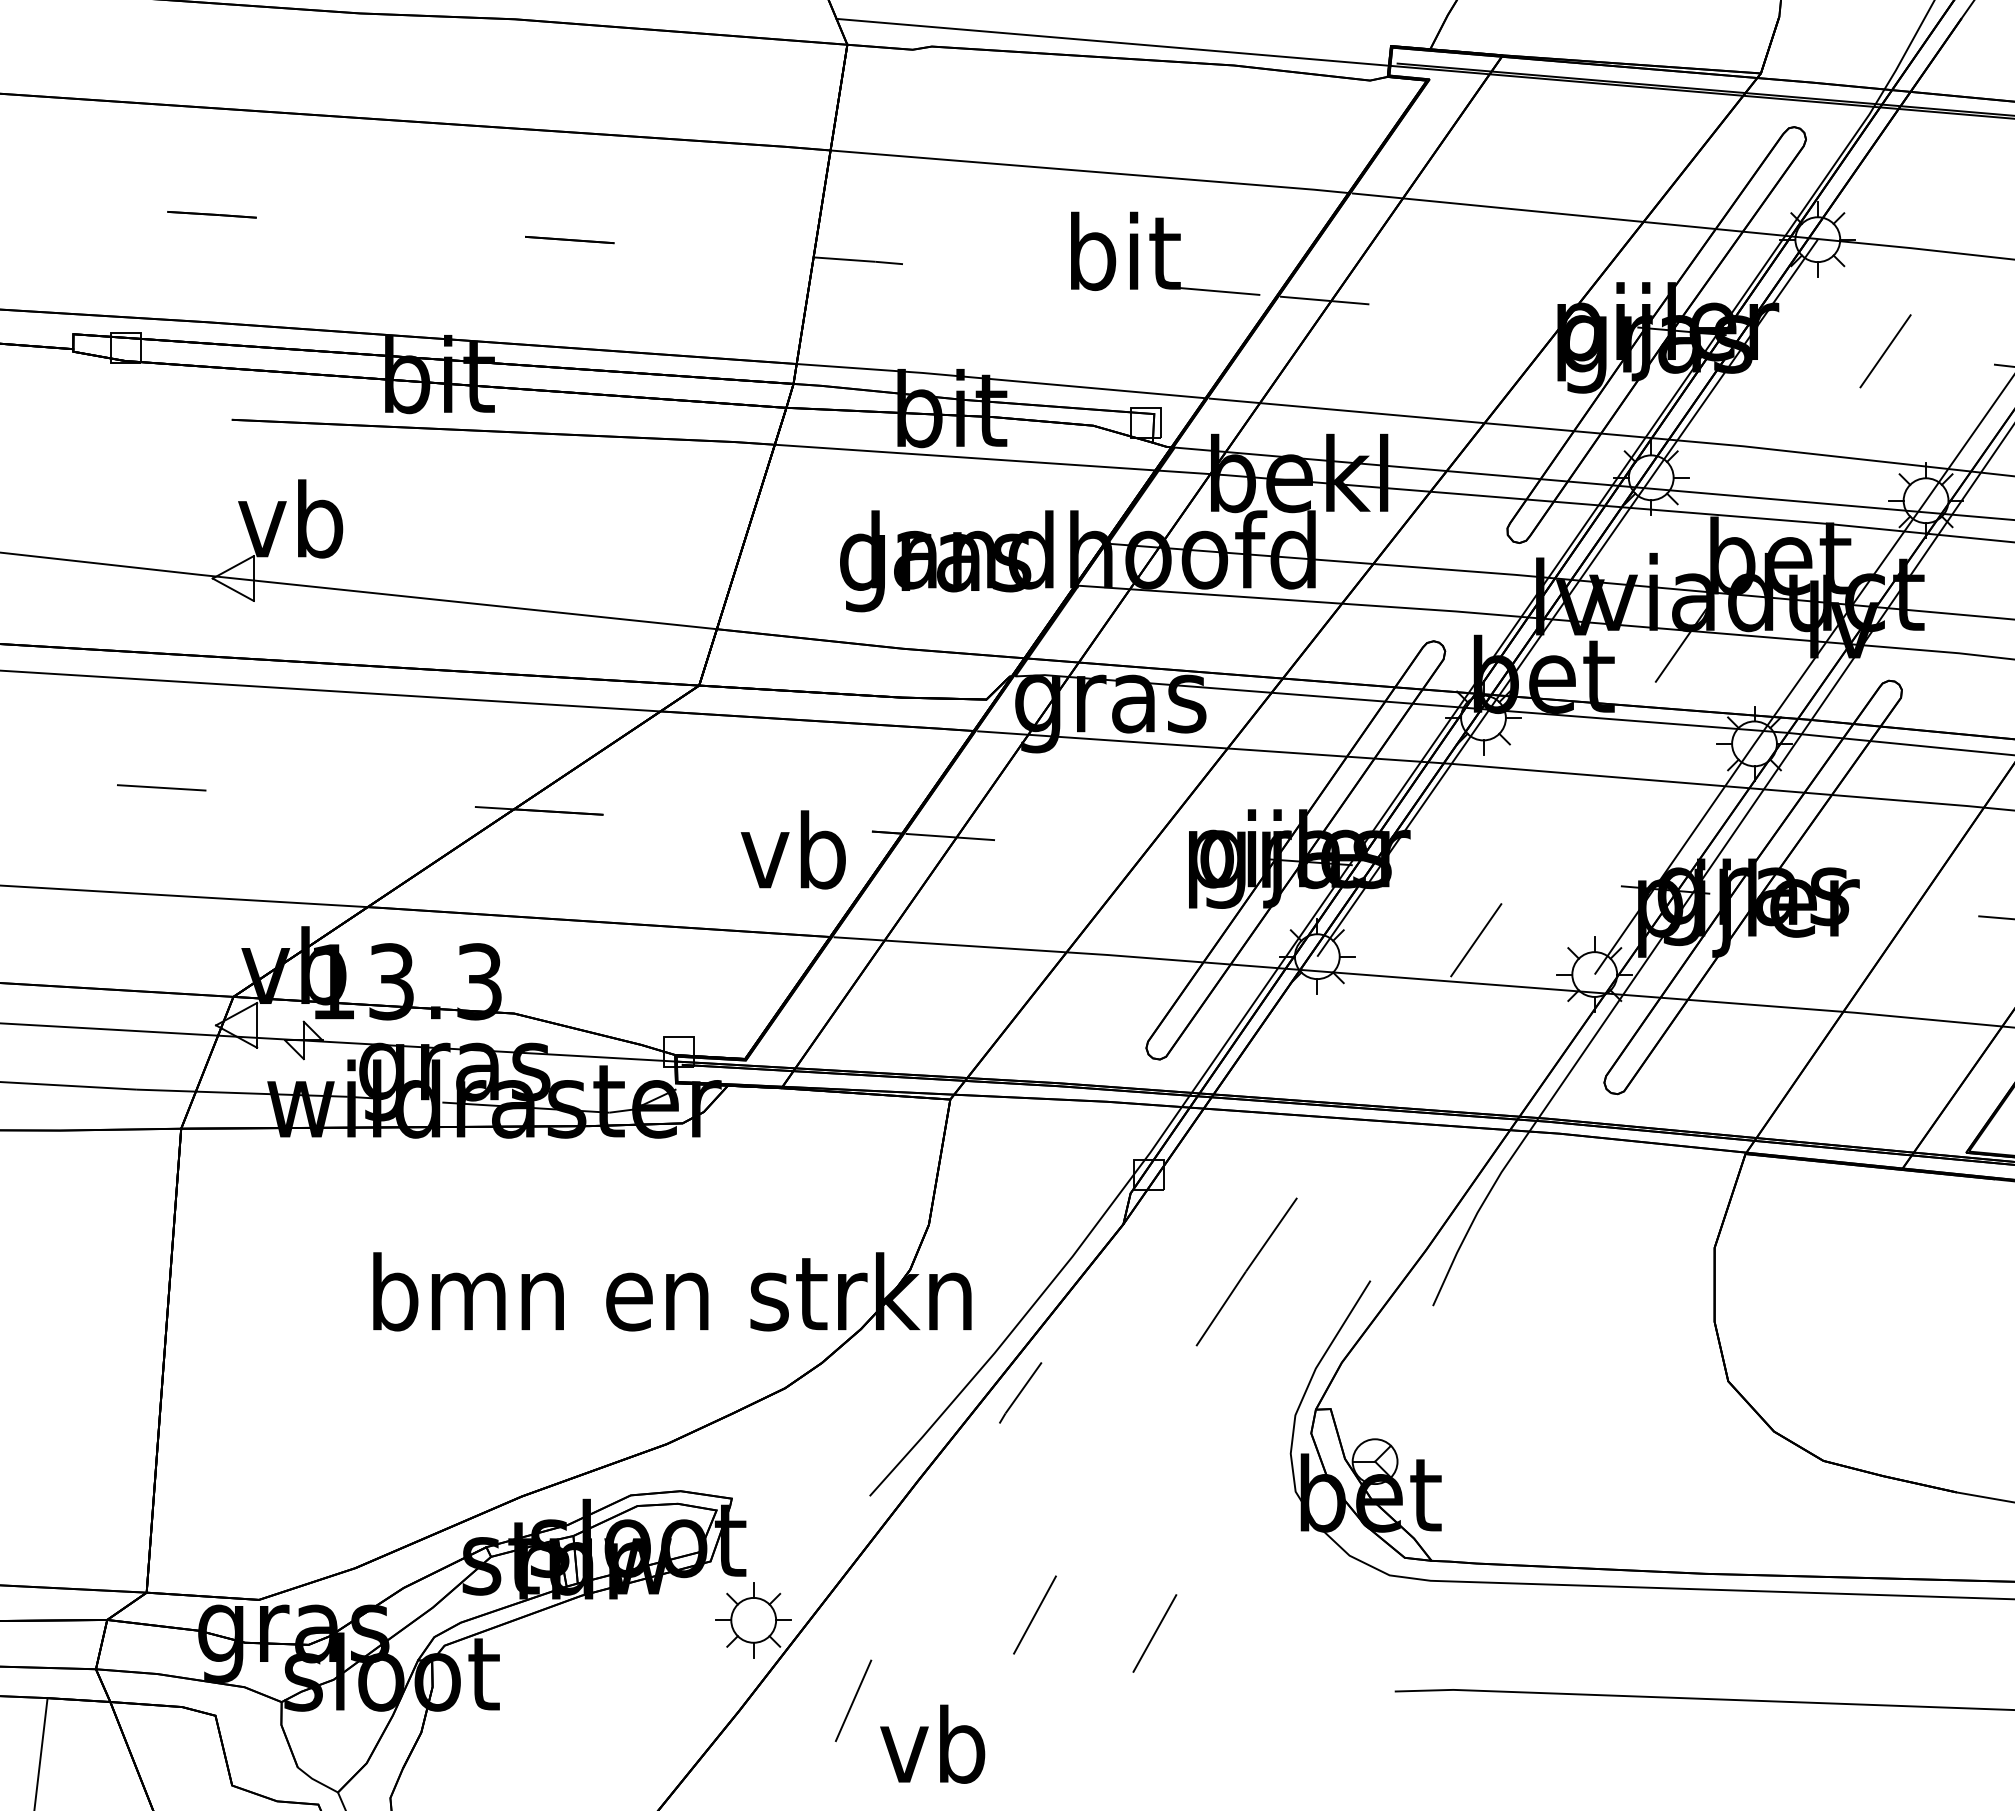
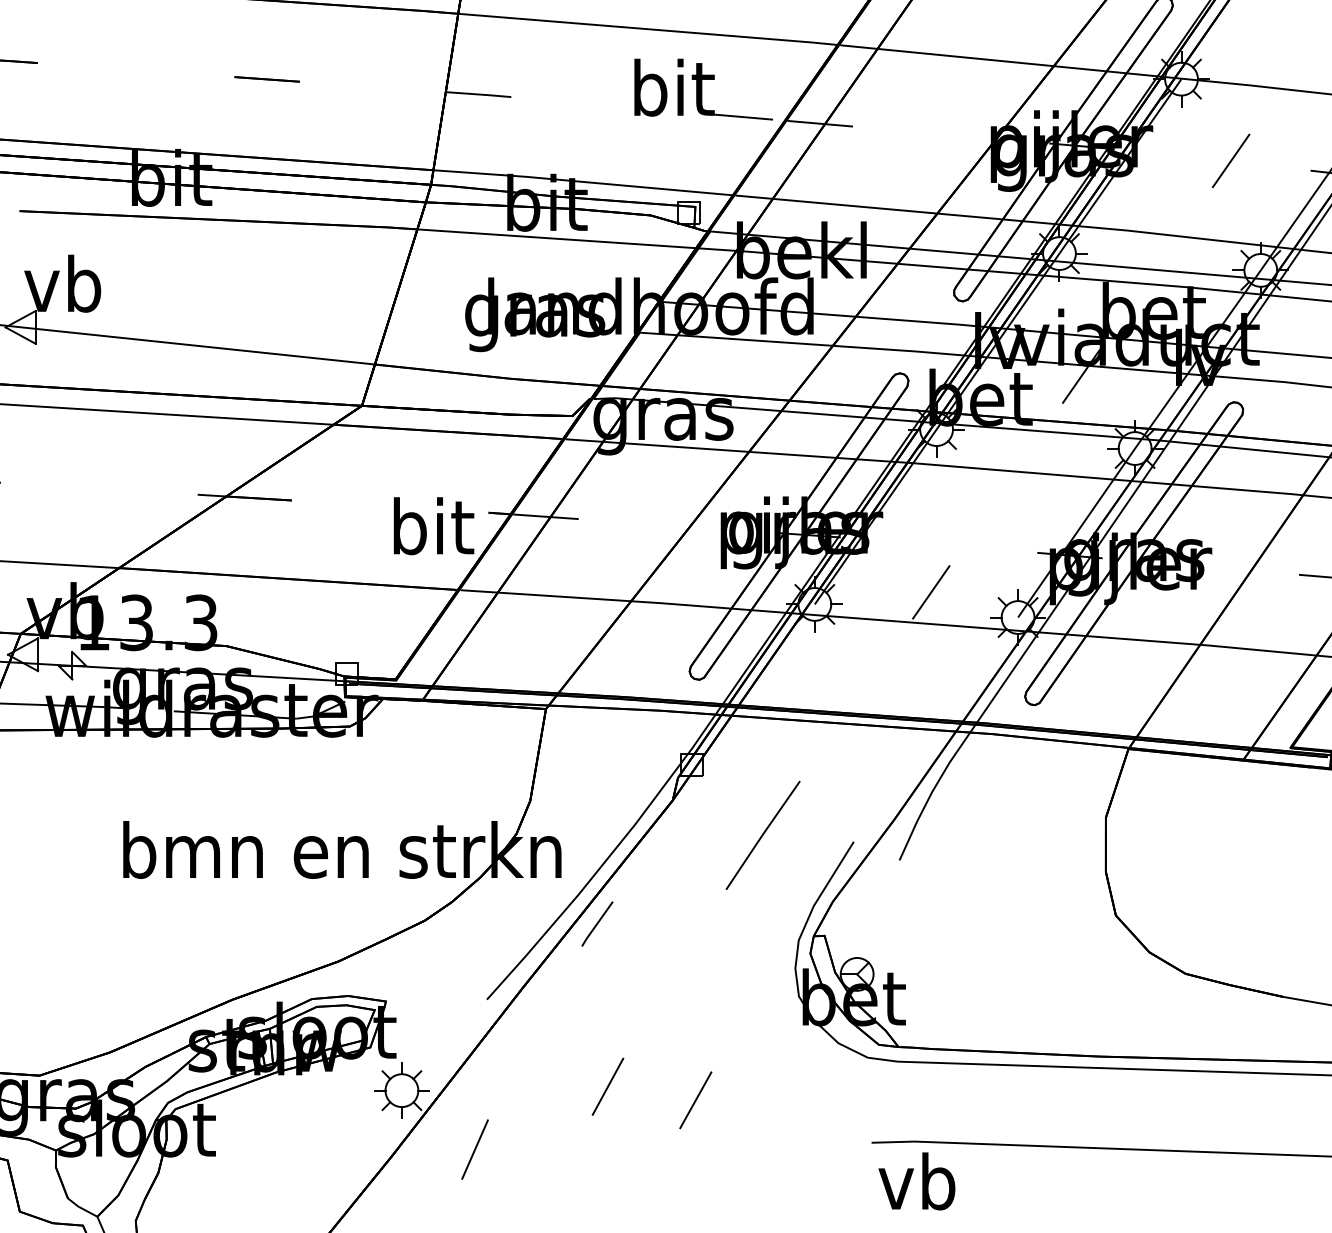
text: (796, 849) -> (433, 525), vb -> bit
text: (932, 1743) -> (916, 1180), moved

